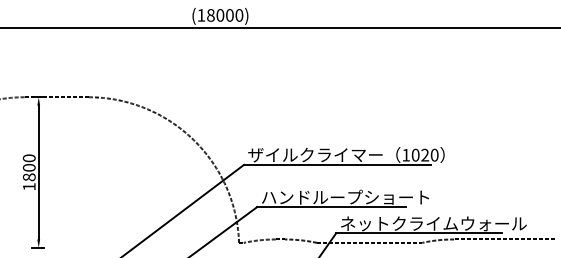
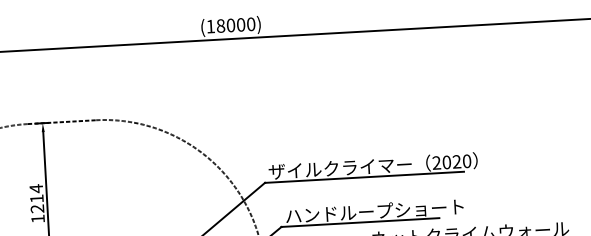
text: (406, 154) -> (437, 162), 1020 -> 2020
text: (28, 167) -> (36, 198), 1800 -> 1214

